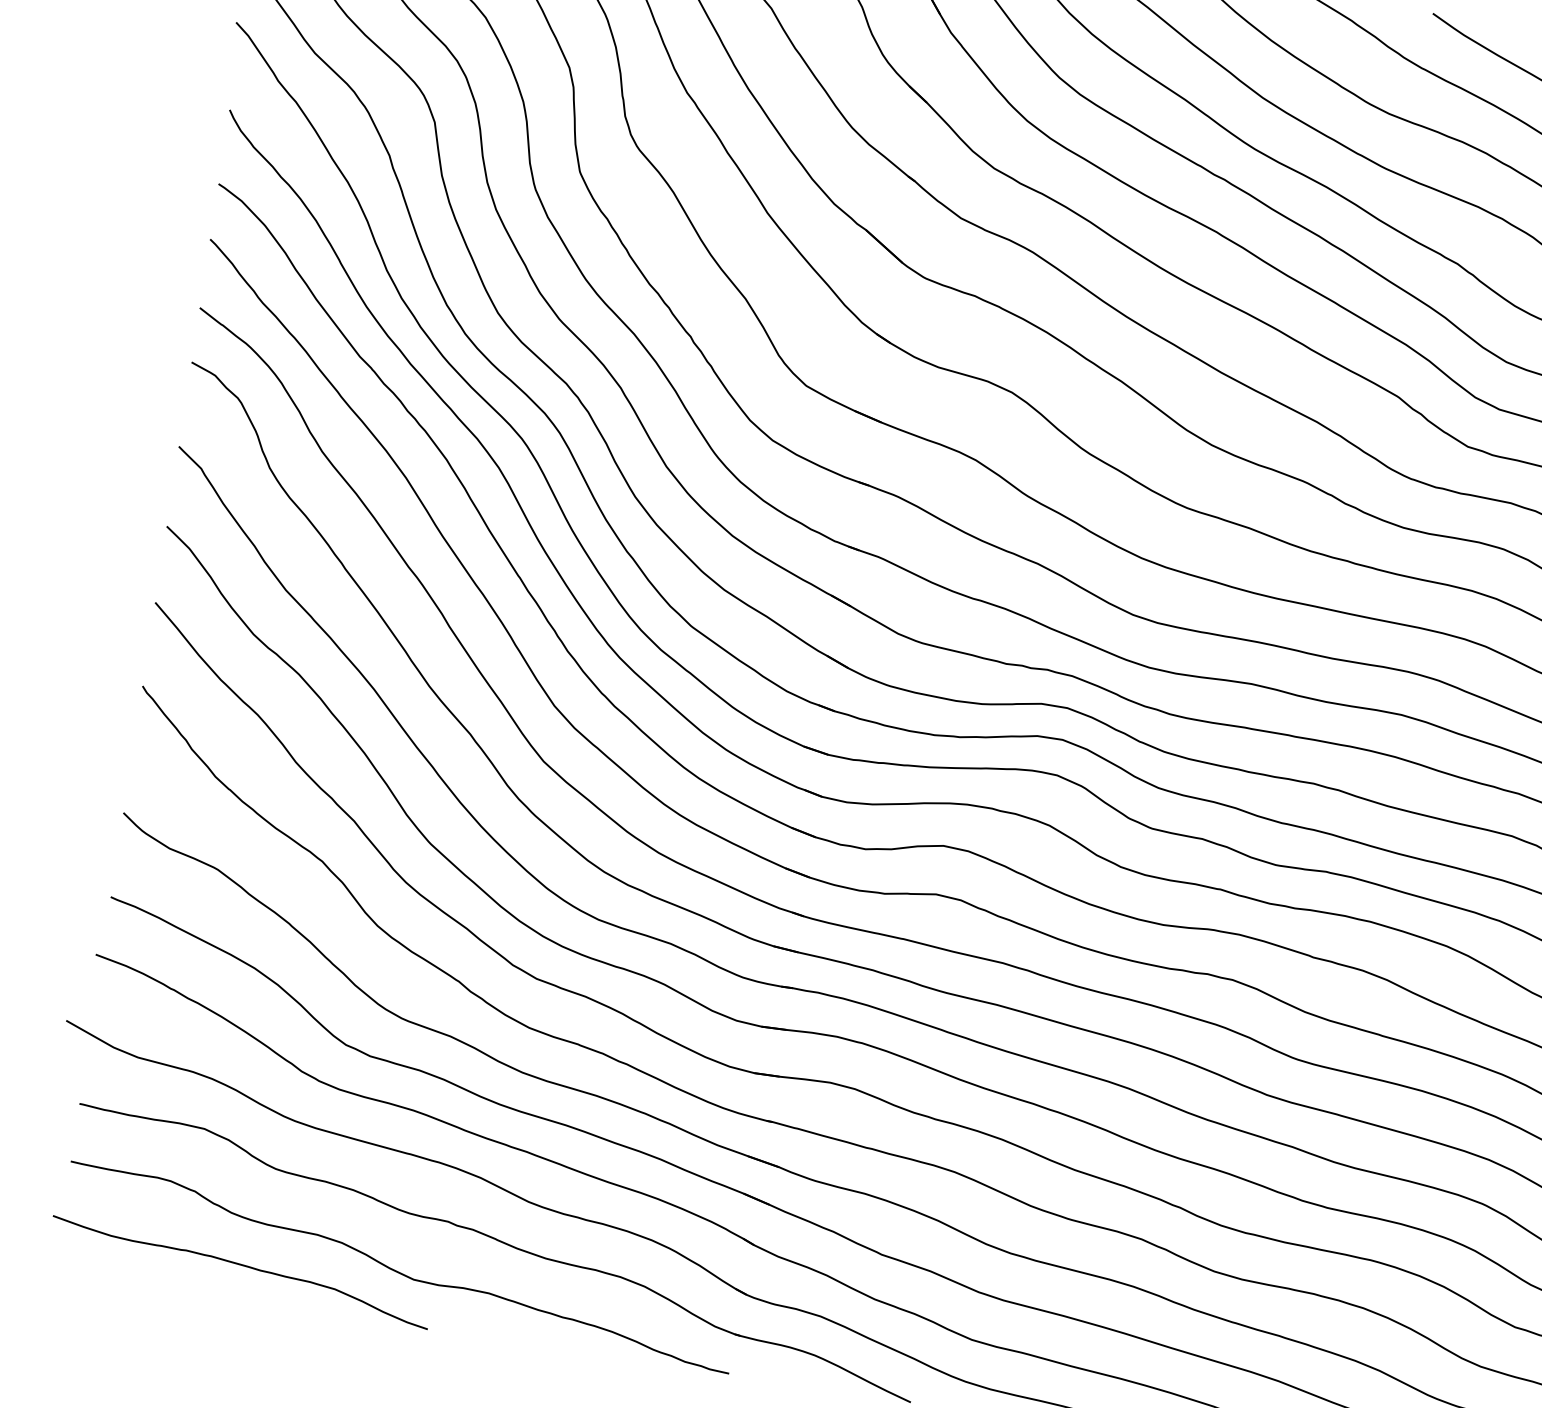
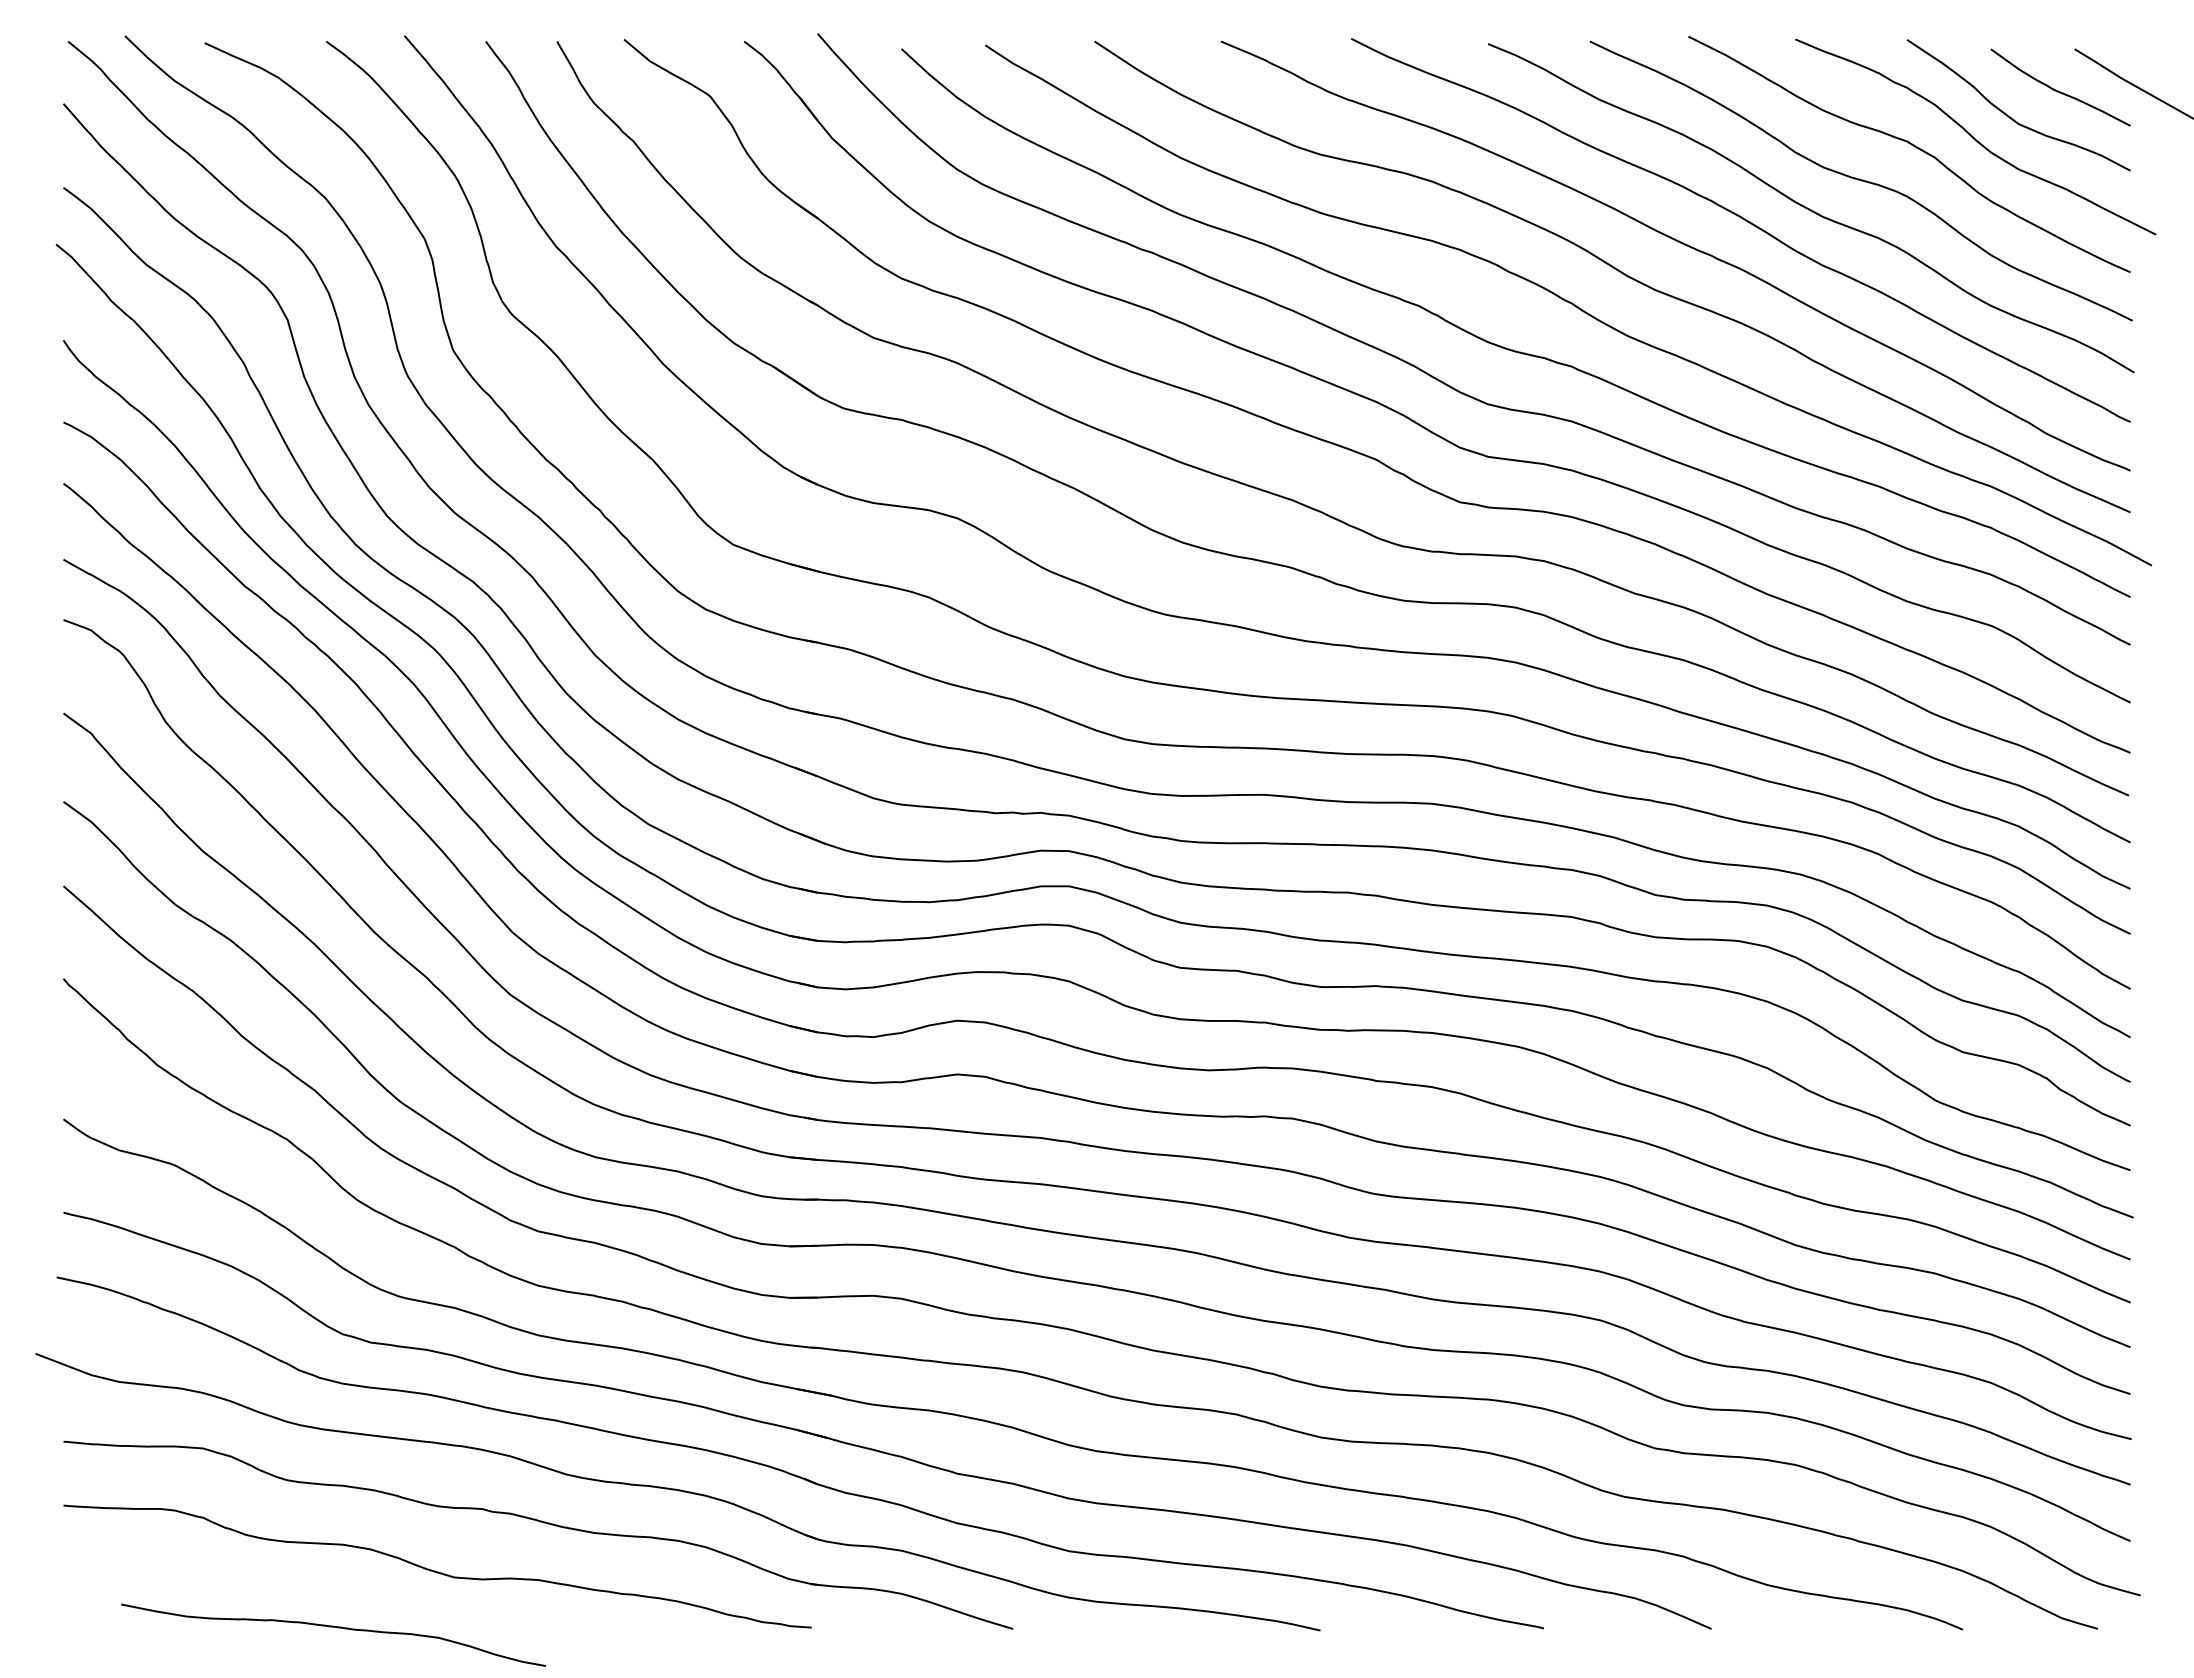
curve: (241, 1265) -> (333, 1627), moved

